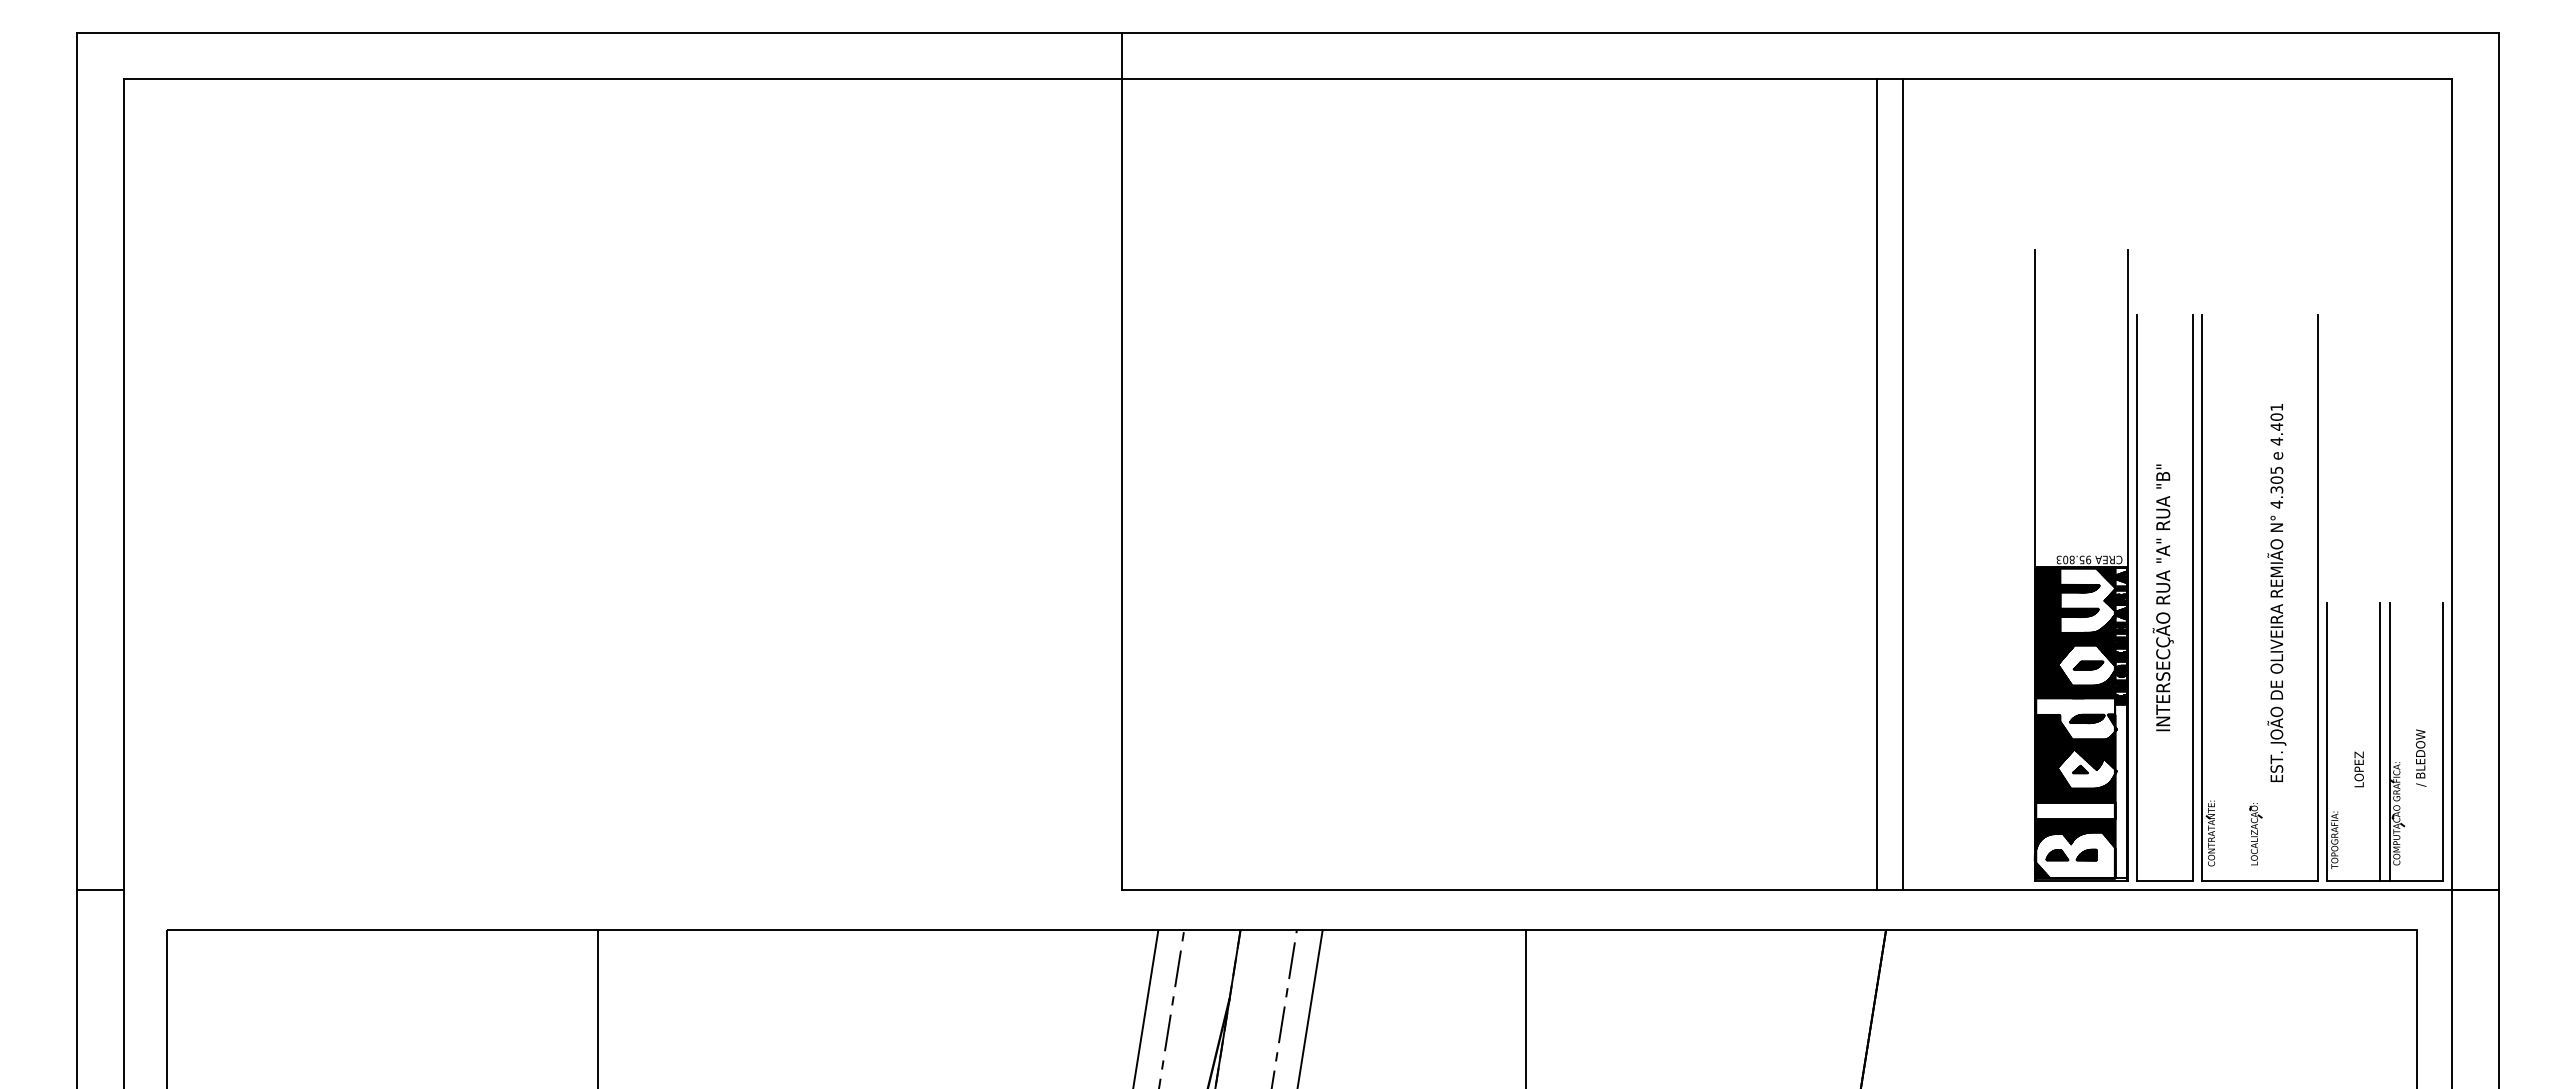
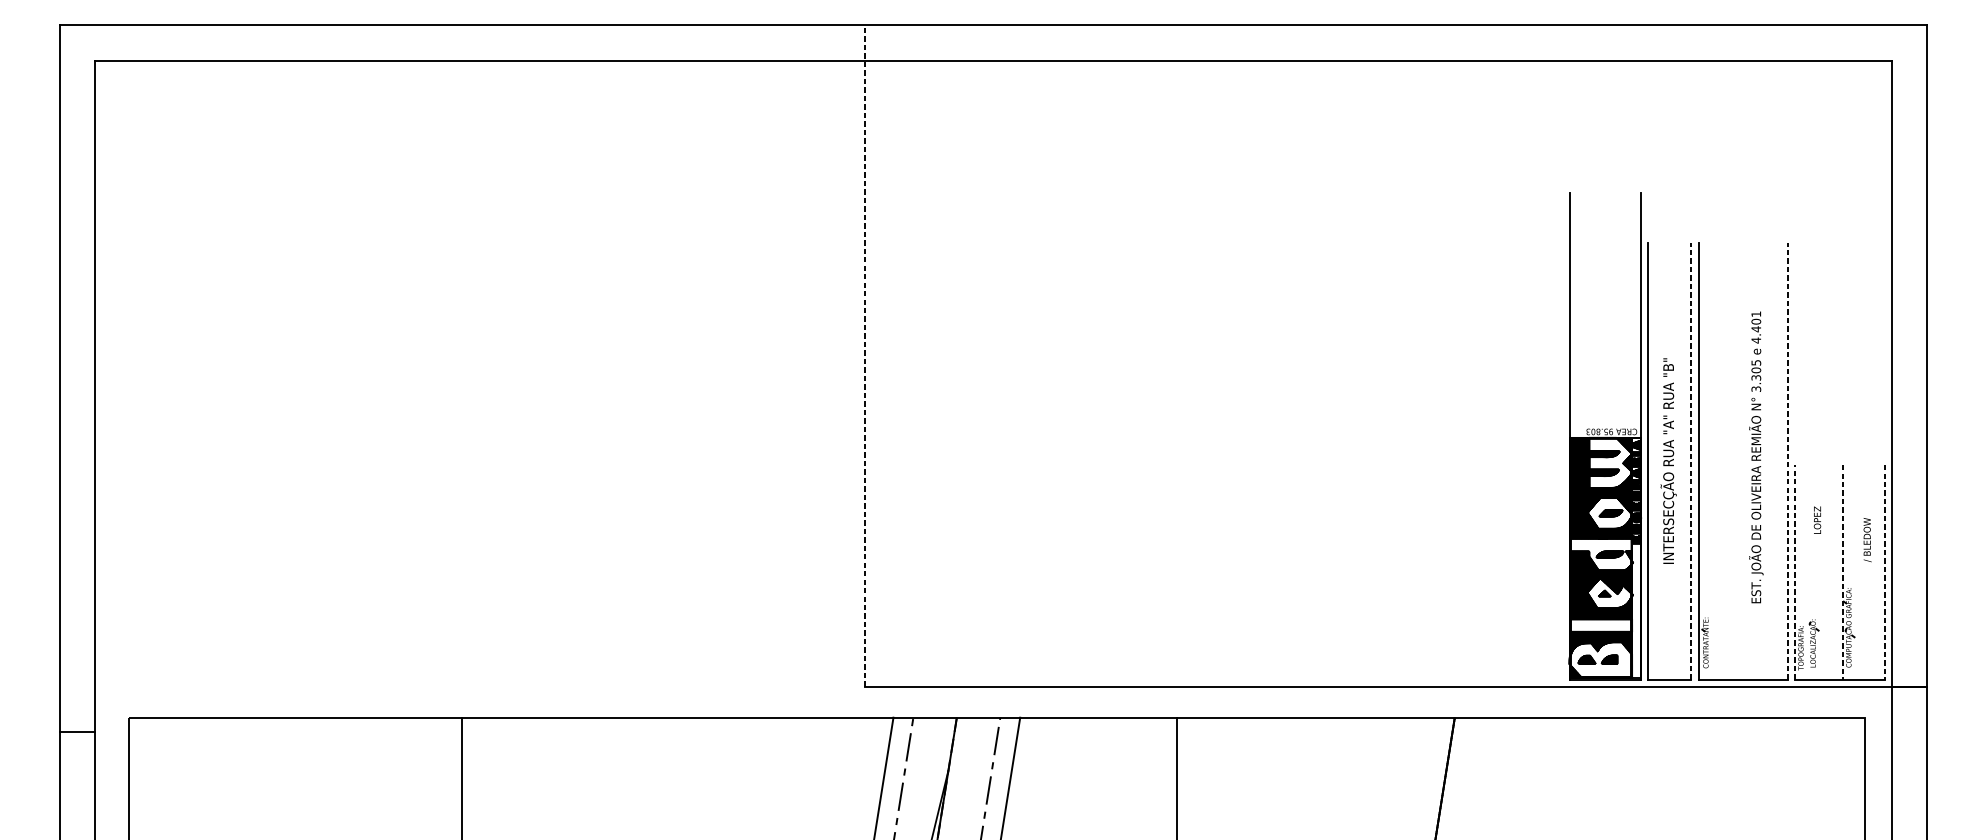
line: (1121, 461) -> (865, 355), solid -> dashed
line: (1876, 484) -> (1447, 373), removed
line: (1903, 484) -> (1468, 373), removed
text: (2276, 504) -> (1756, 389), 4.305 -> 3.305
line: (2192, 598) -> (1691, 461), solid -> dashed
line: (2317, 598) -> (1787, 461), solid -> dashed
line: (2327, 741) -> (1795, 571), solid -> dashed
line: (2380, 741) -> (1836, 571), removed
line: (2389, 742) -> (1843, 572), solid -> dashed
line: (2443, 742) -> (1884, 572), solid -> dashed
text: (2421, 757) -> (1867, 539), moved
text: (2358, 769) -> (1816, 520), moved
part: (2255, 834) -> (1813, 643), moved
line: (100, 890) -> (77, 731), moved

